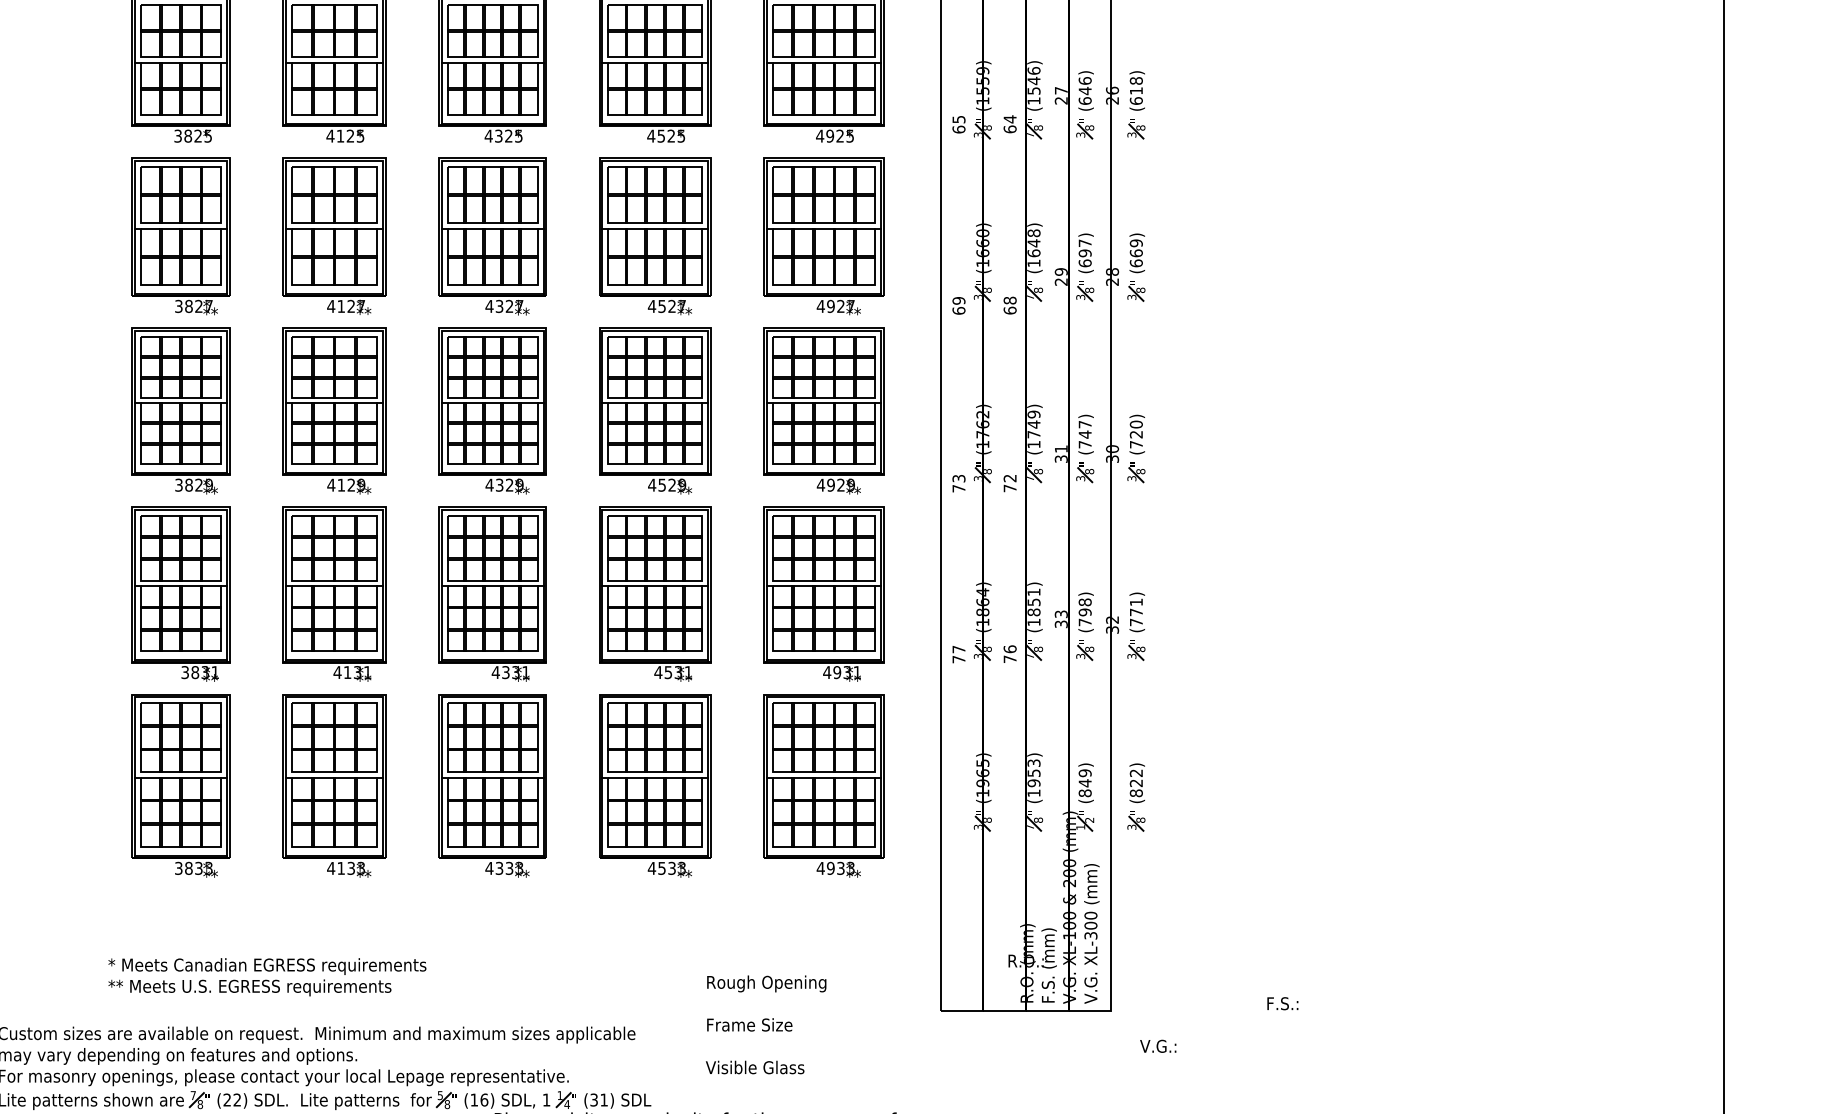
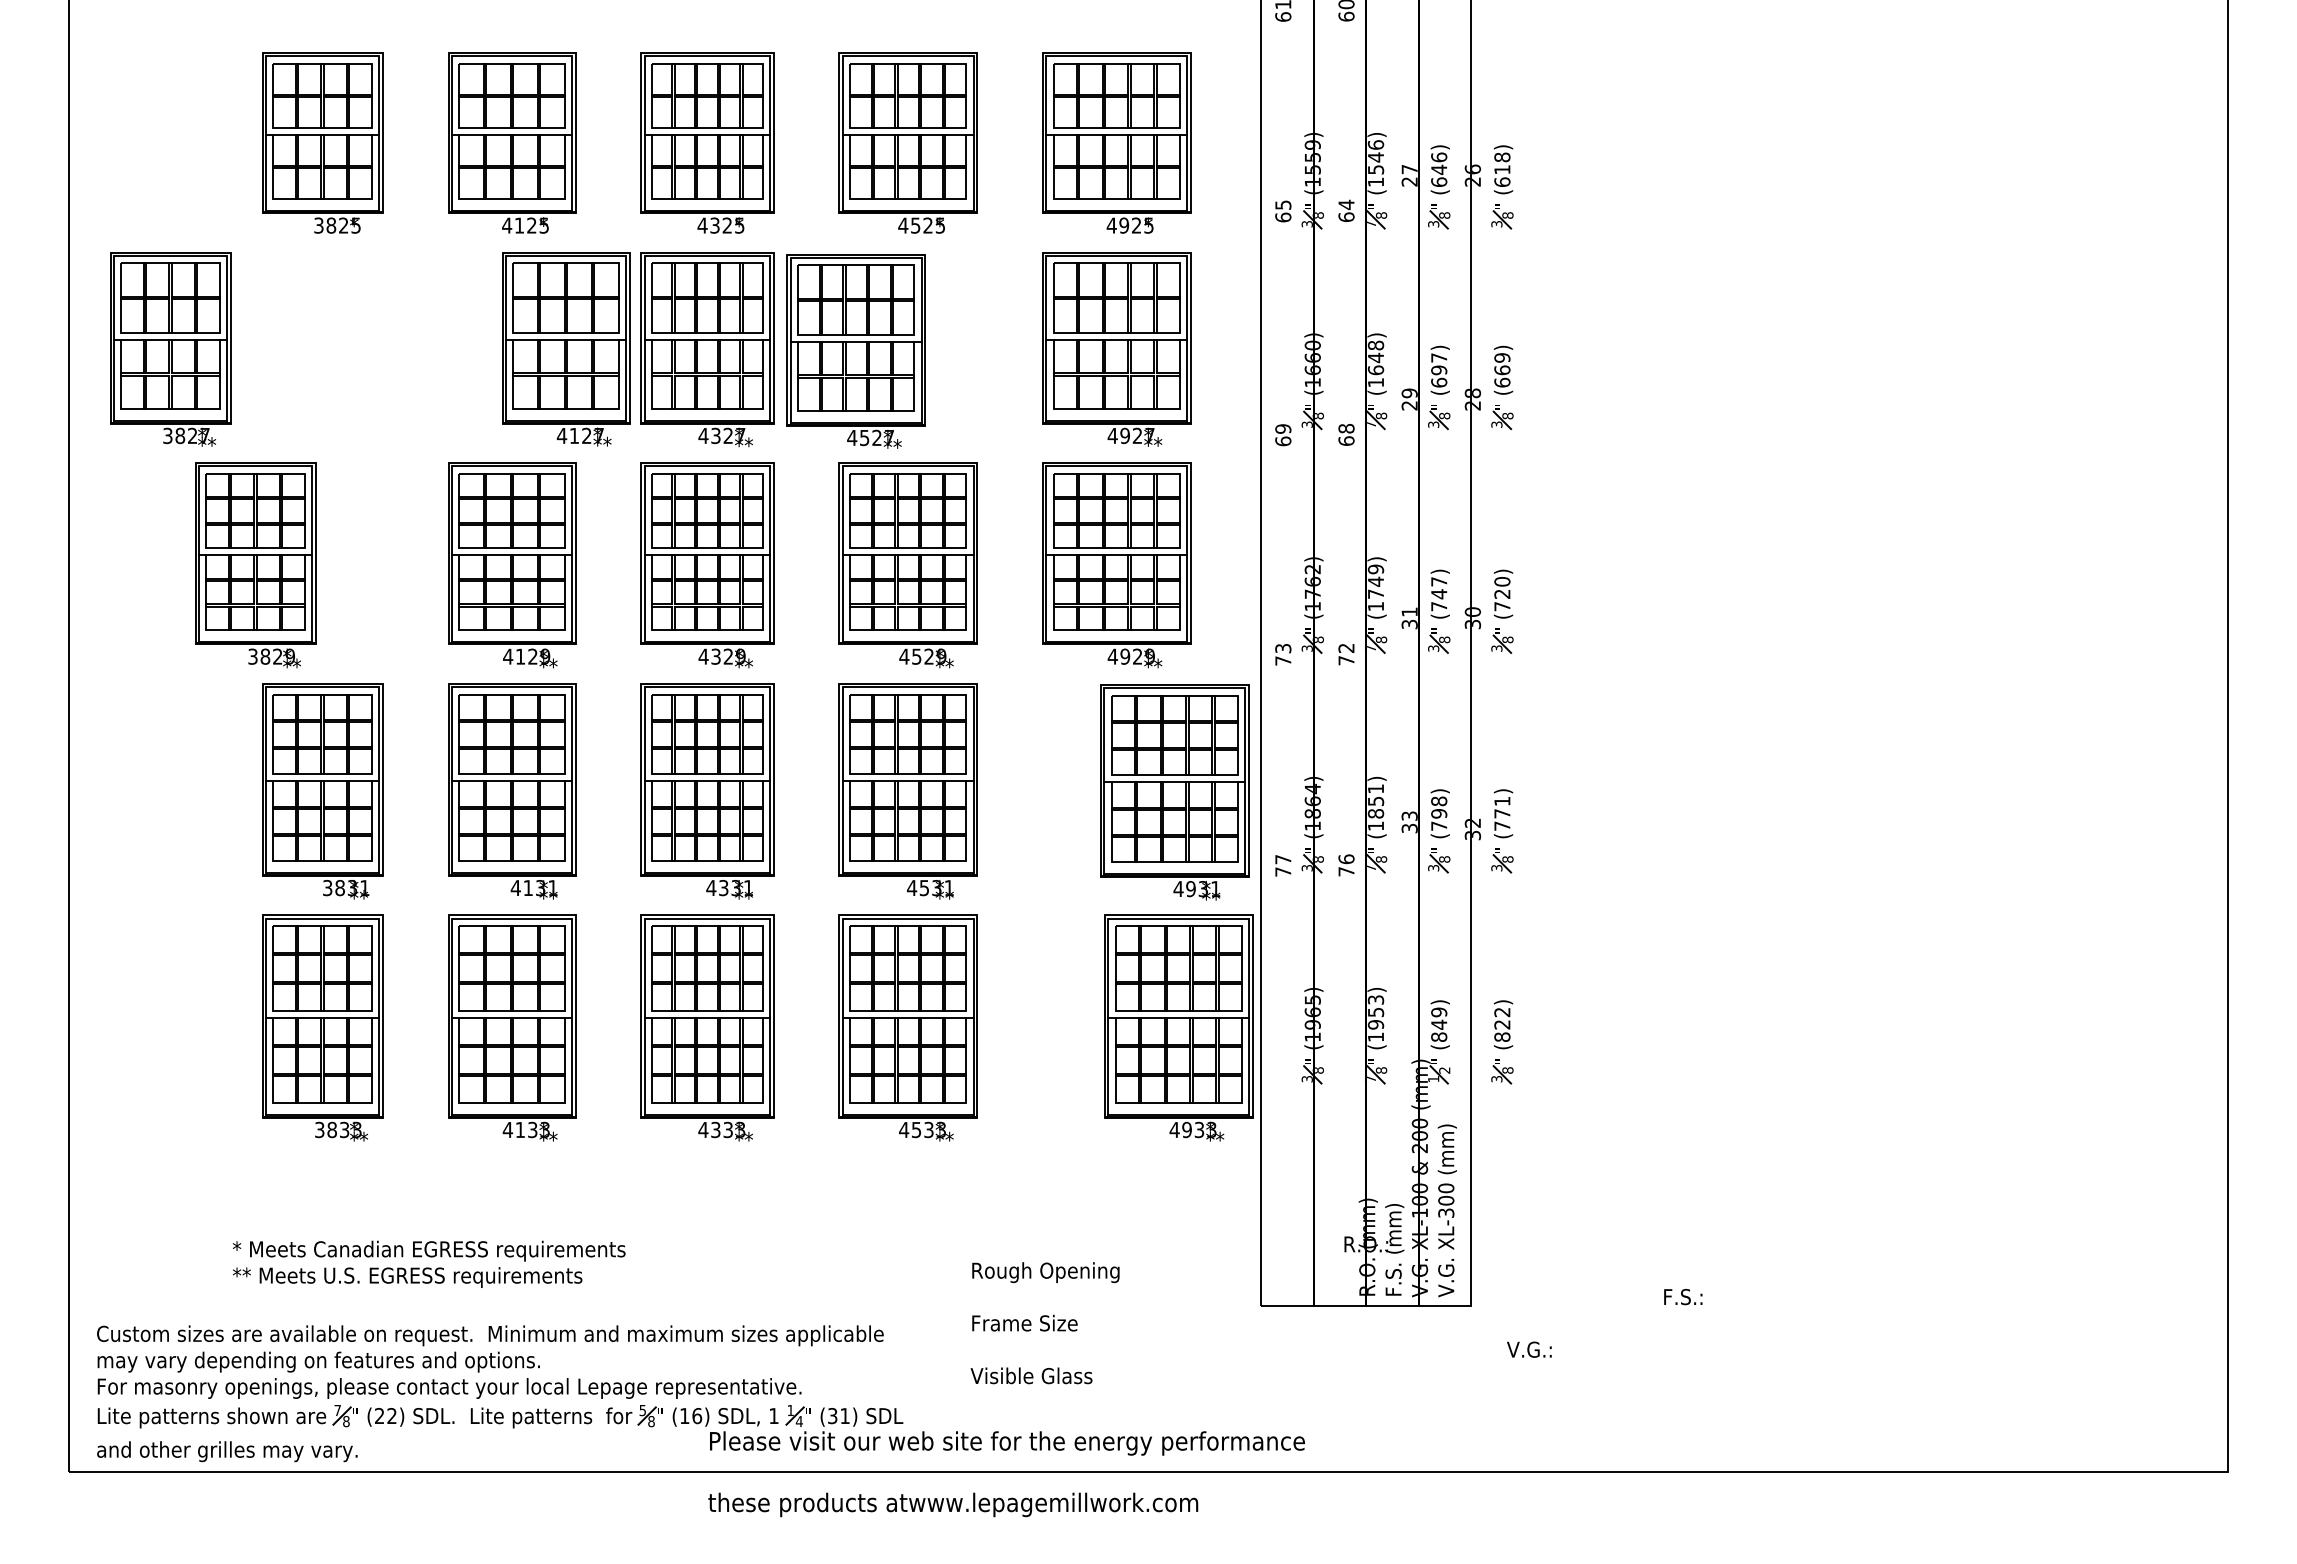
part: (181, 236) -> (170, 349), moved
part: (334, 236) -> (566, 349), moved
part: (654, 236) -> (855, 351), moved
part: (181, 411) -> (255, 565), moved
part: (823, 594) -> (1174, 792), moved
part: (823, 785) -> (1178, 1027), moved

